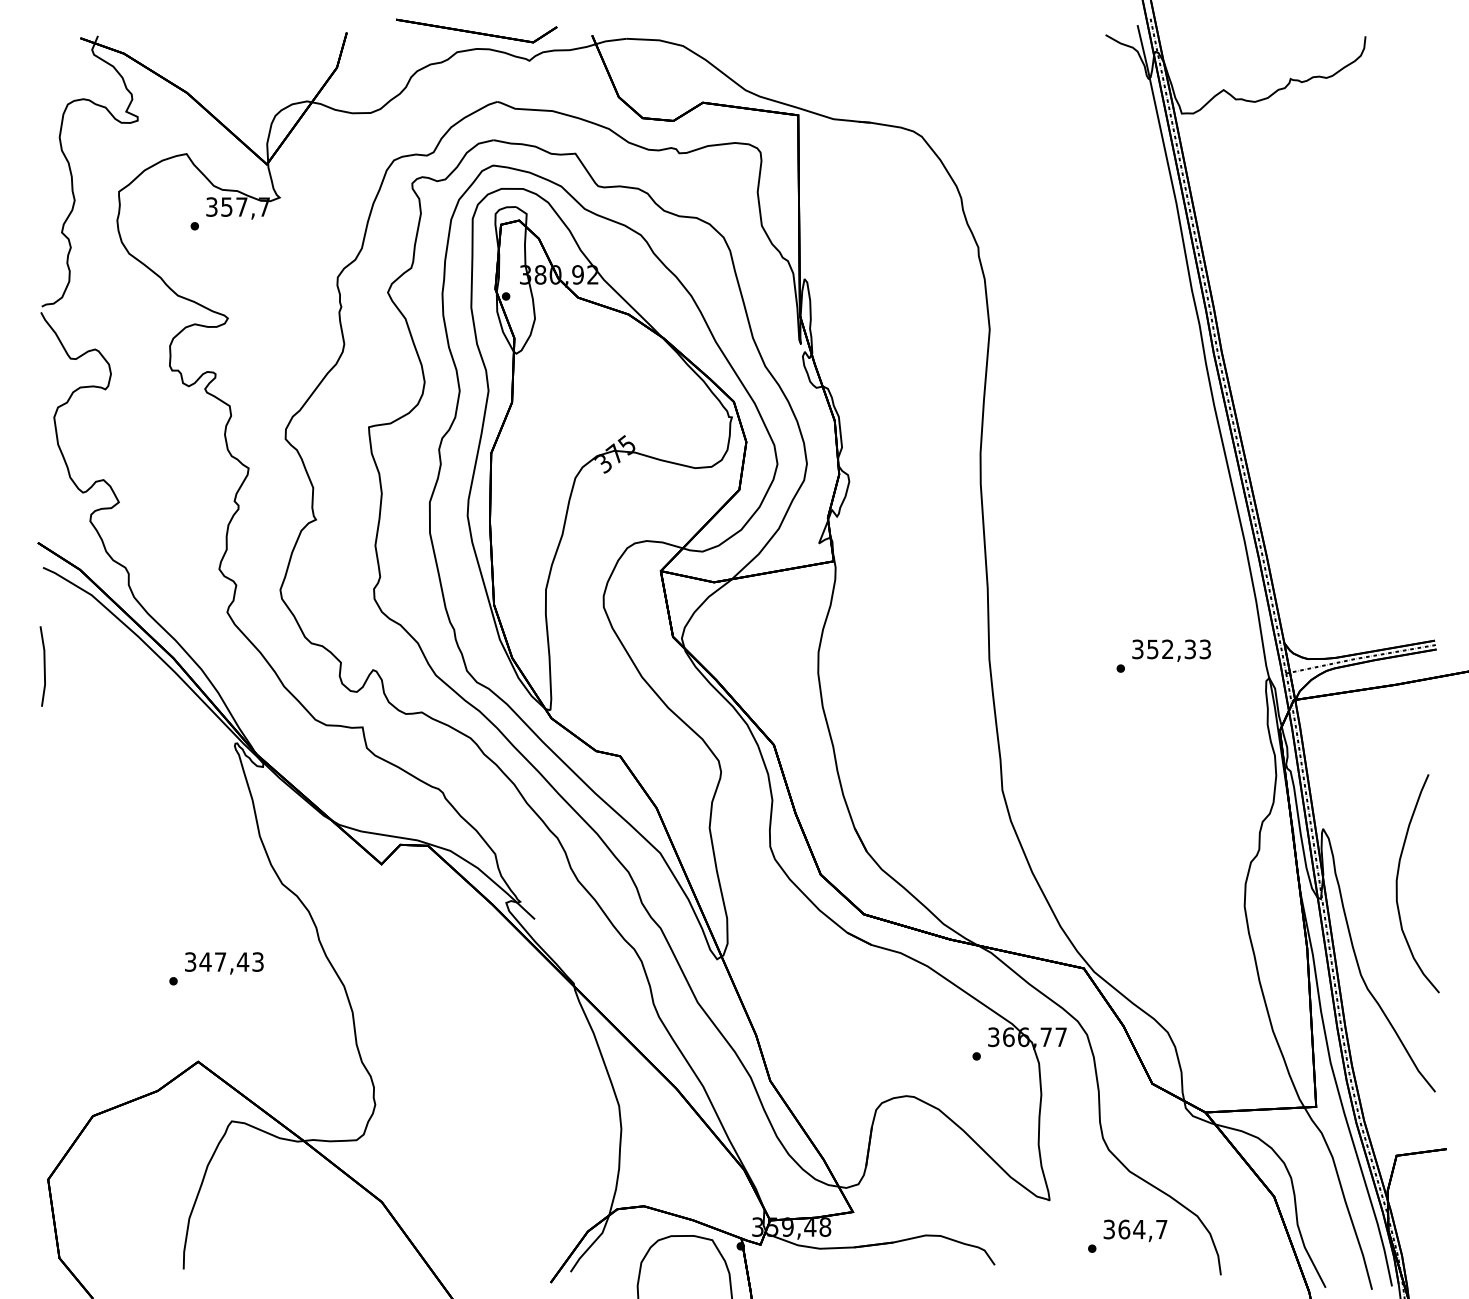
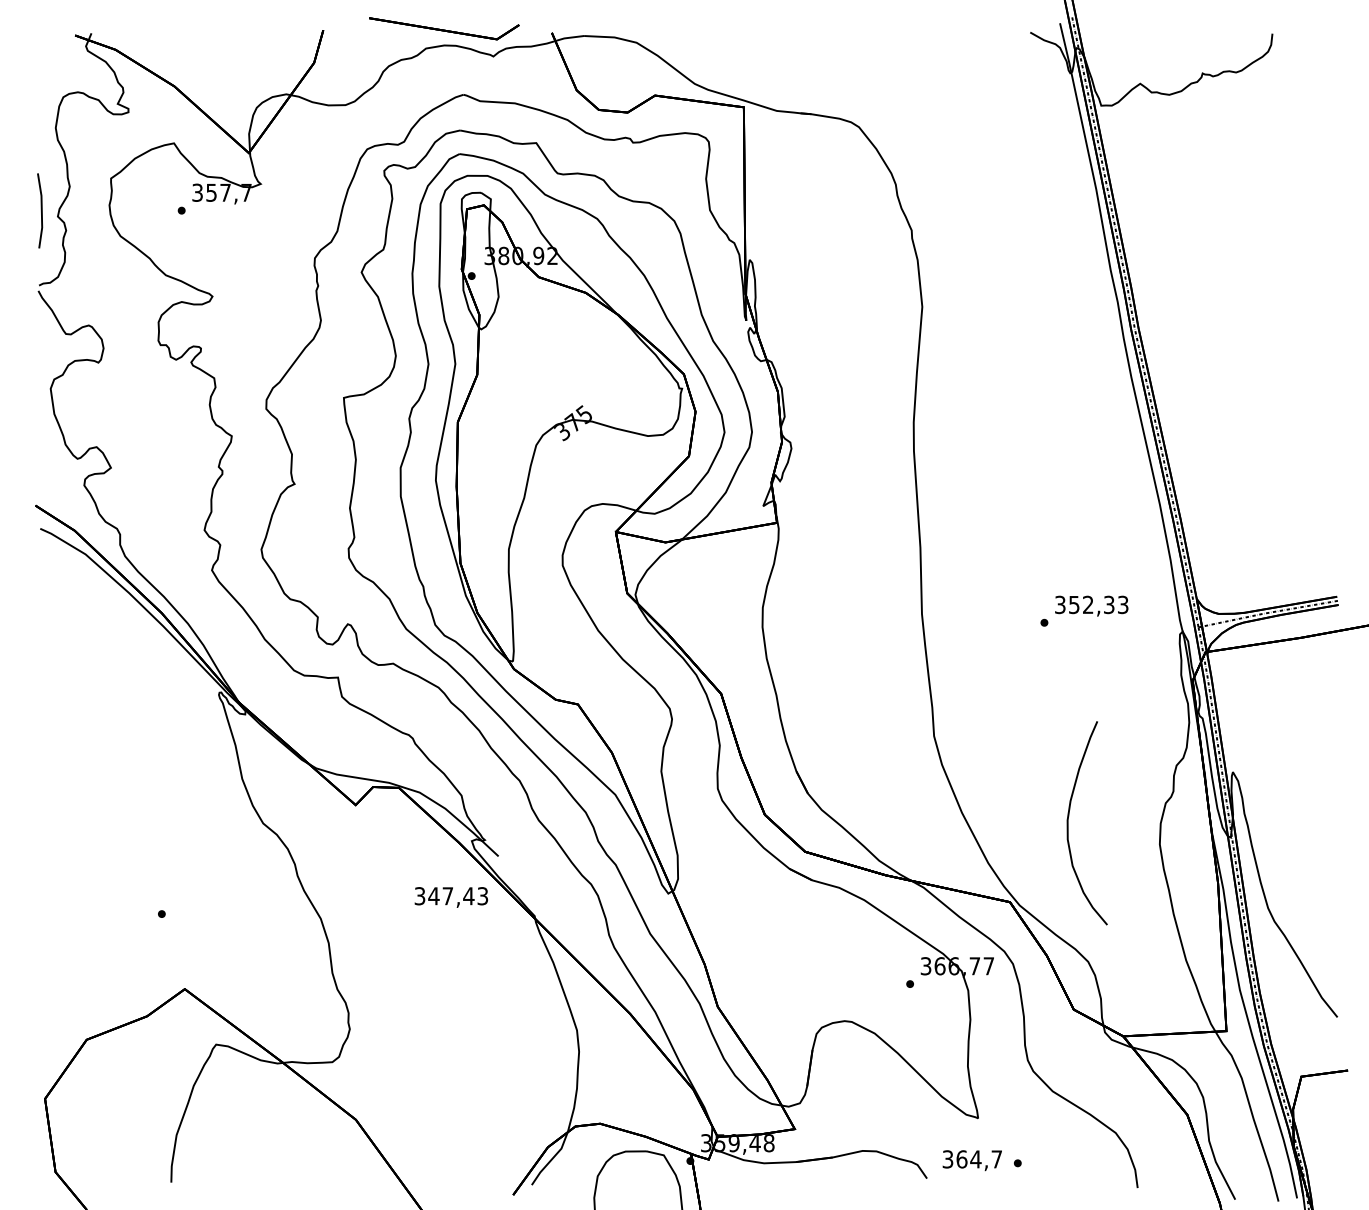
line: (43, 666) -> (40, 210), moved
curve: (1398, 877) -> (1069, 817), moved
text: (224, 963) -> (451, 897), moved
text: (1135, 1230) -> (972, 1160), moved

